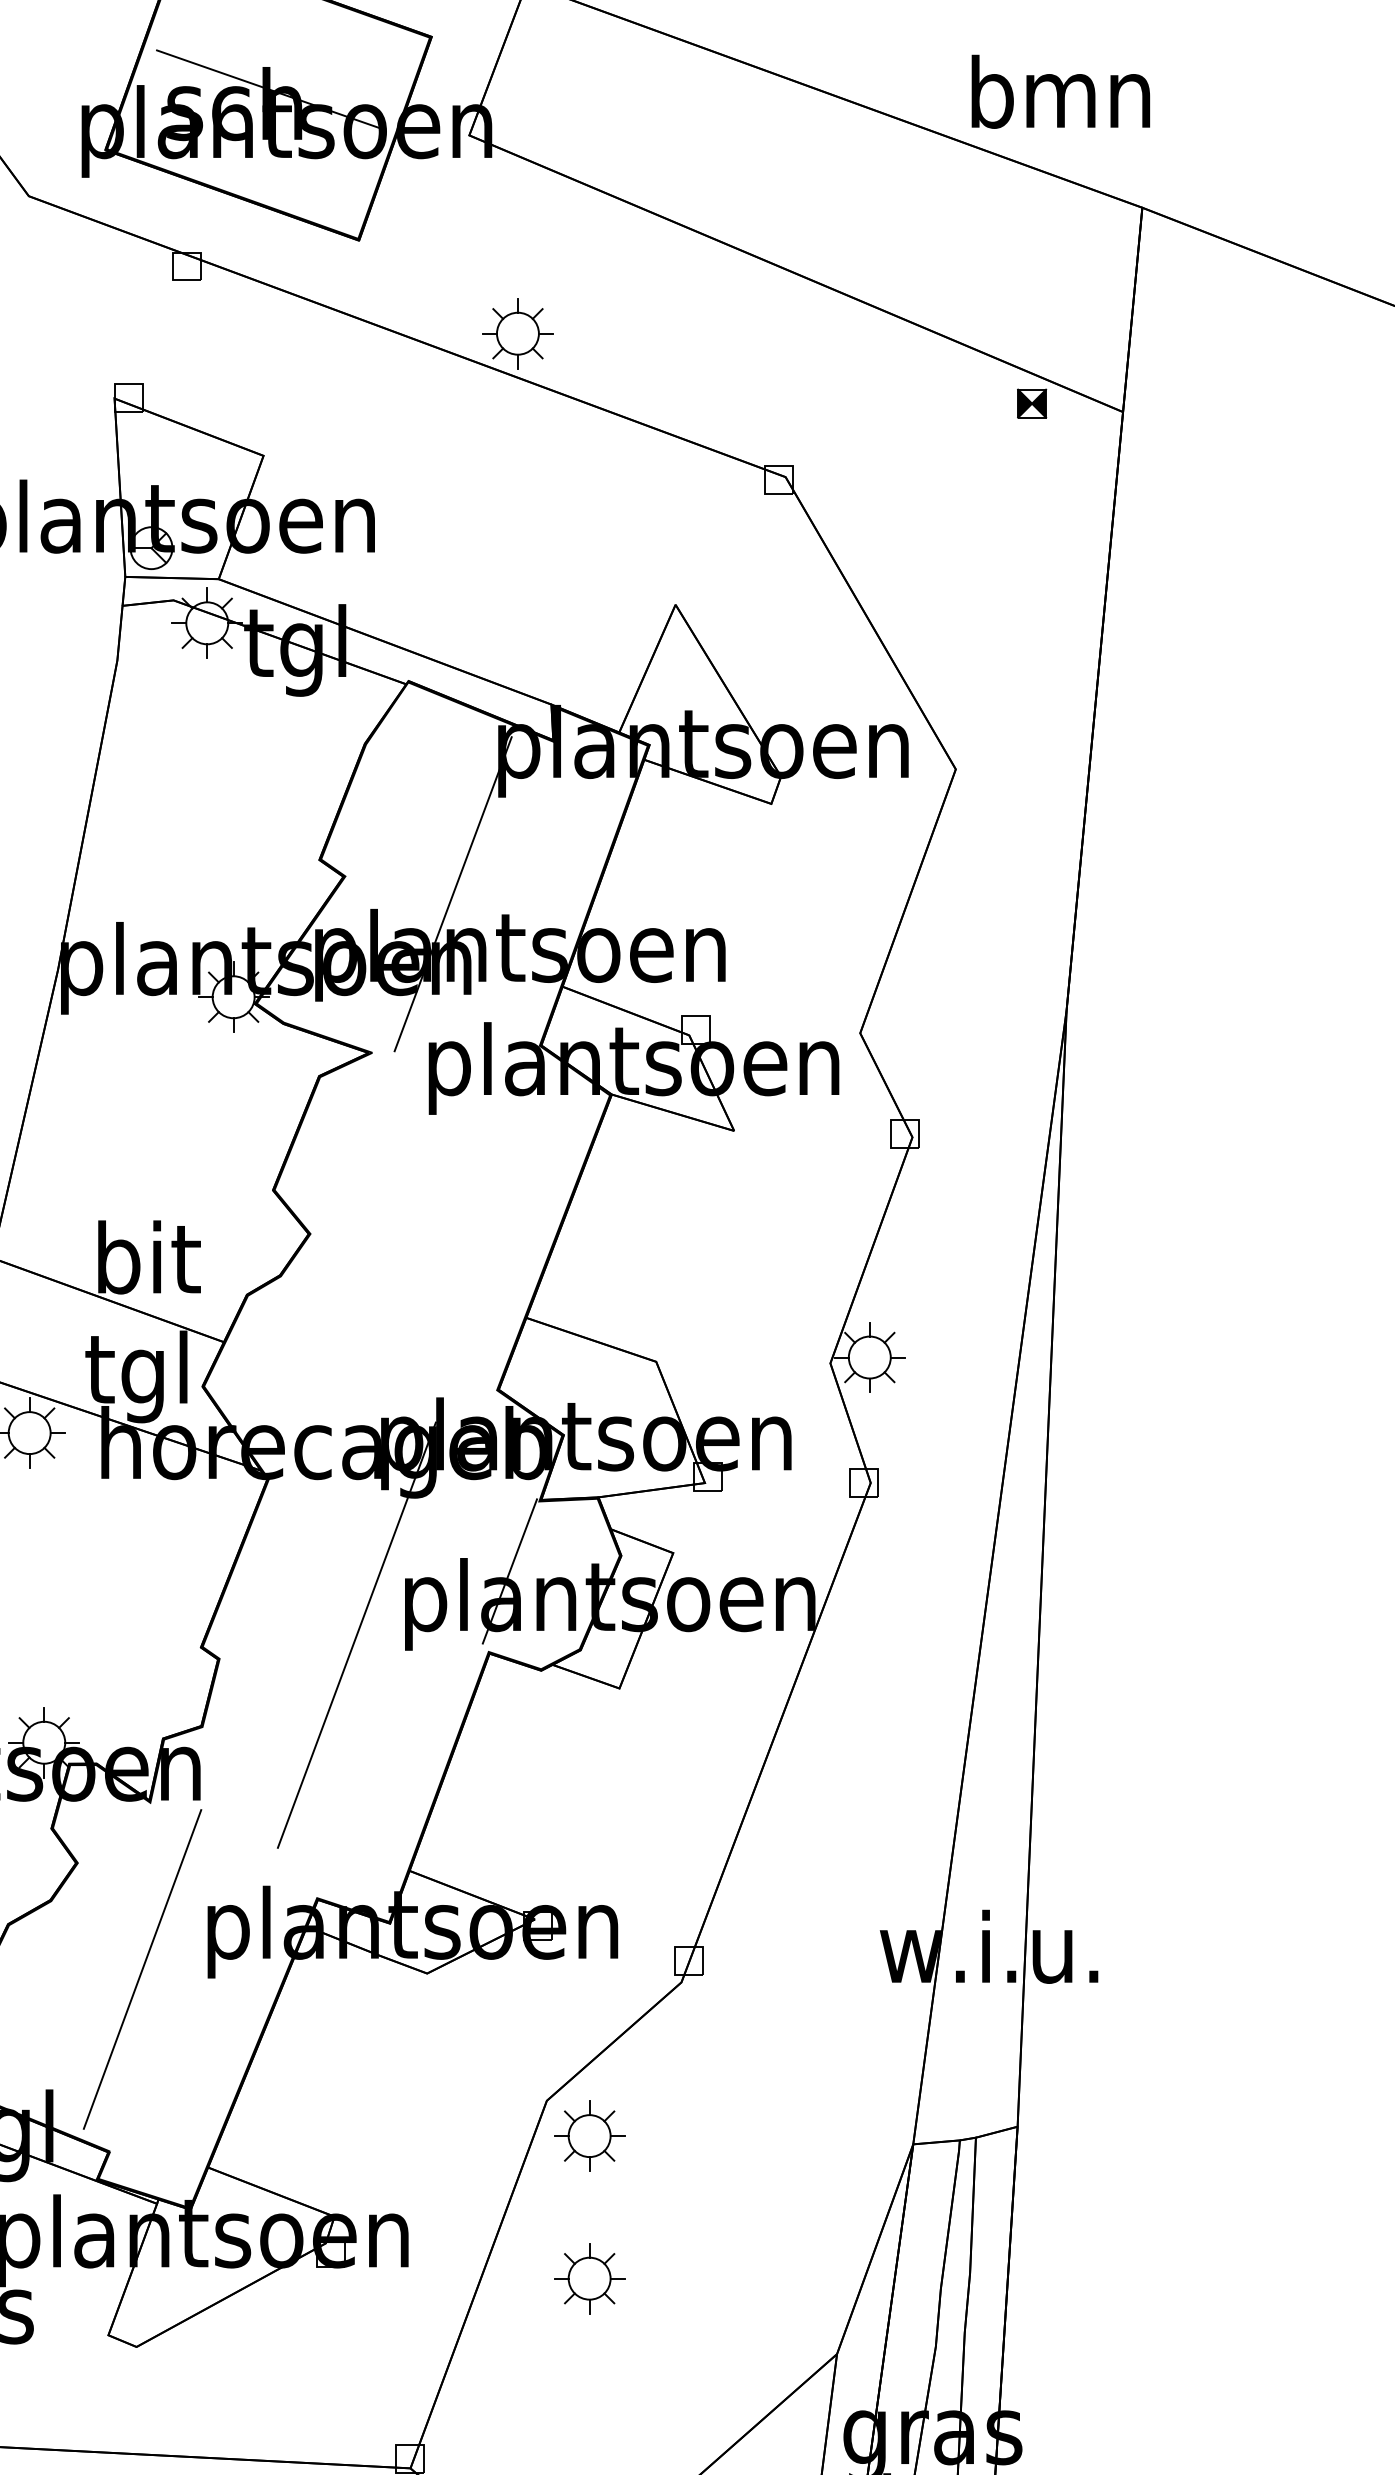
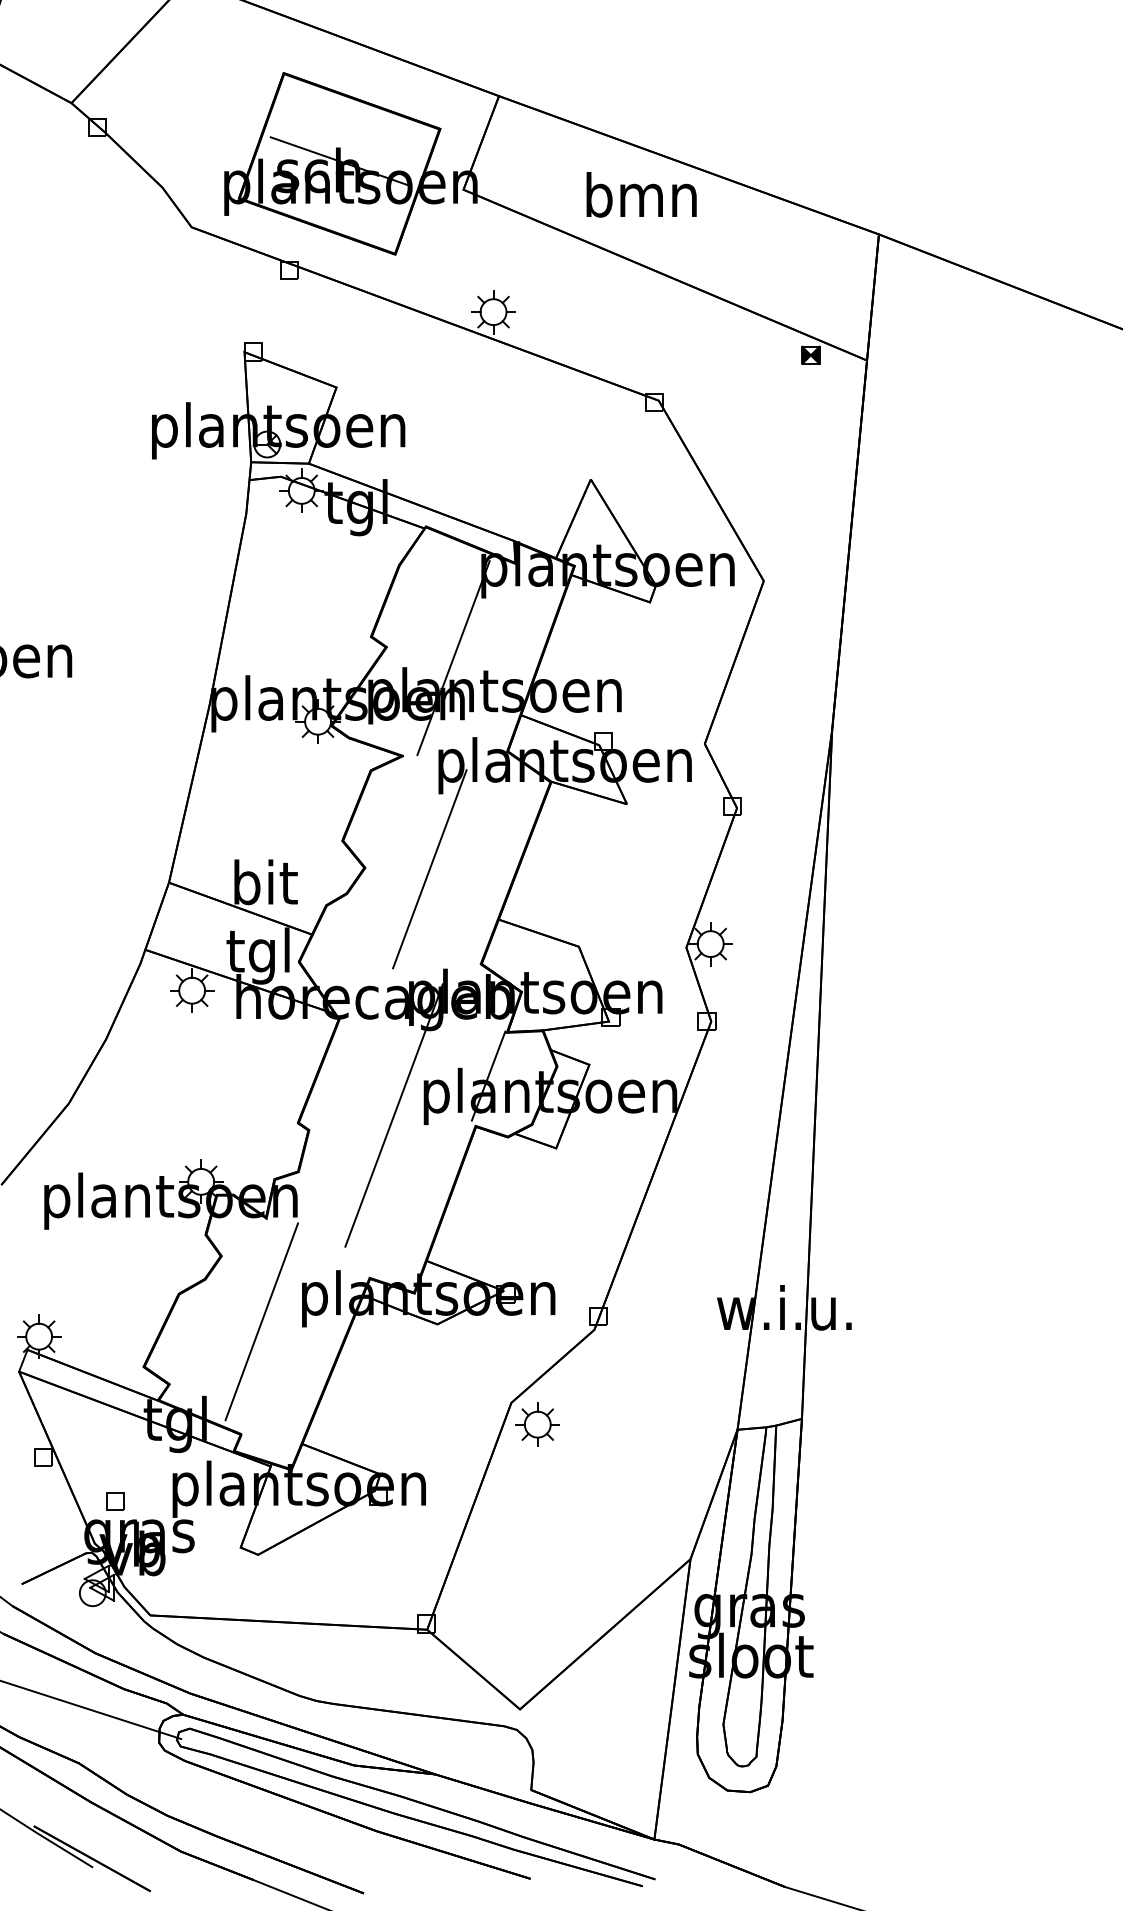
text: (1060, 91) -> (641, 194), moved
line: (414, 1236) -> (429, 869), added
part: (589, 2278) -> (537, 1512), removed

